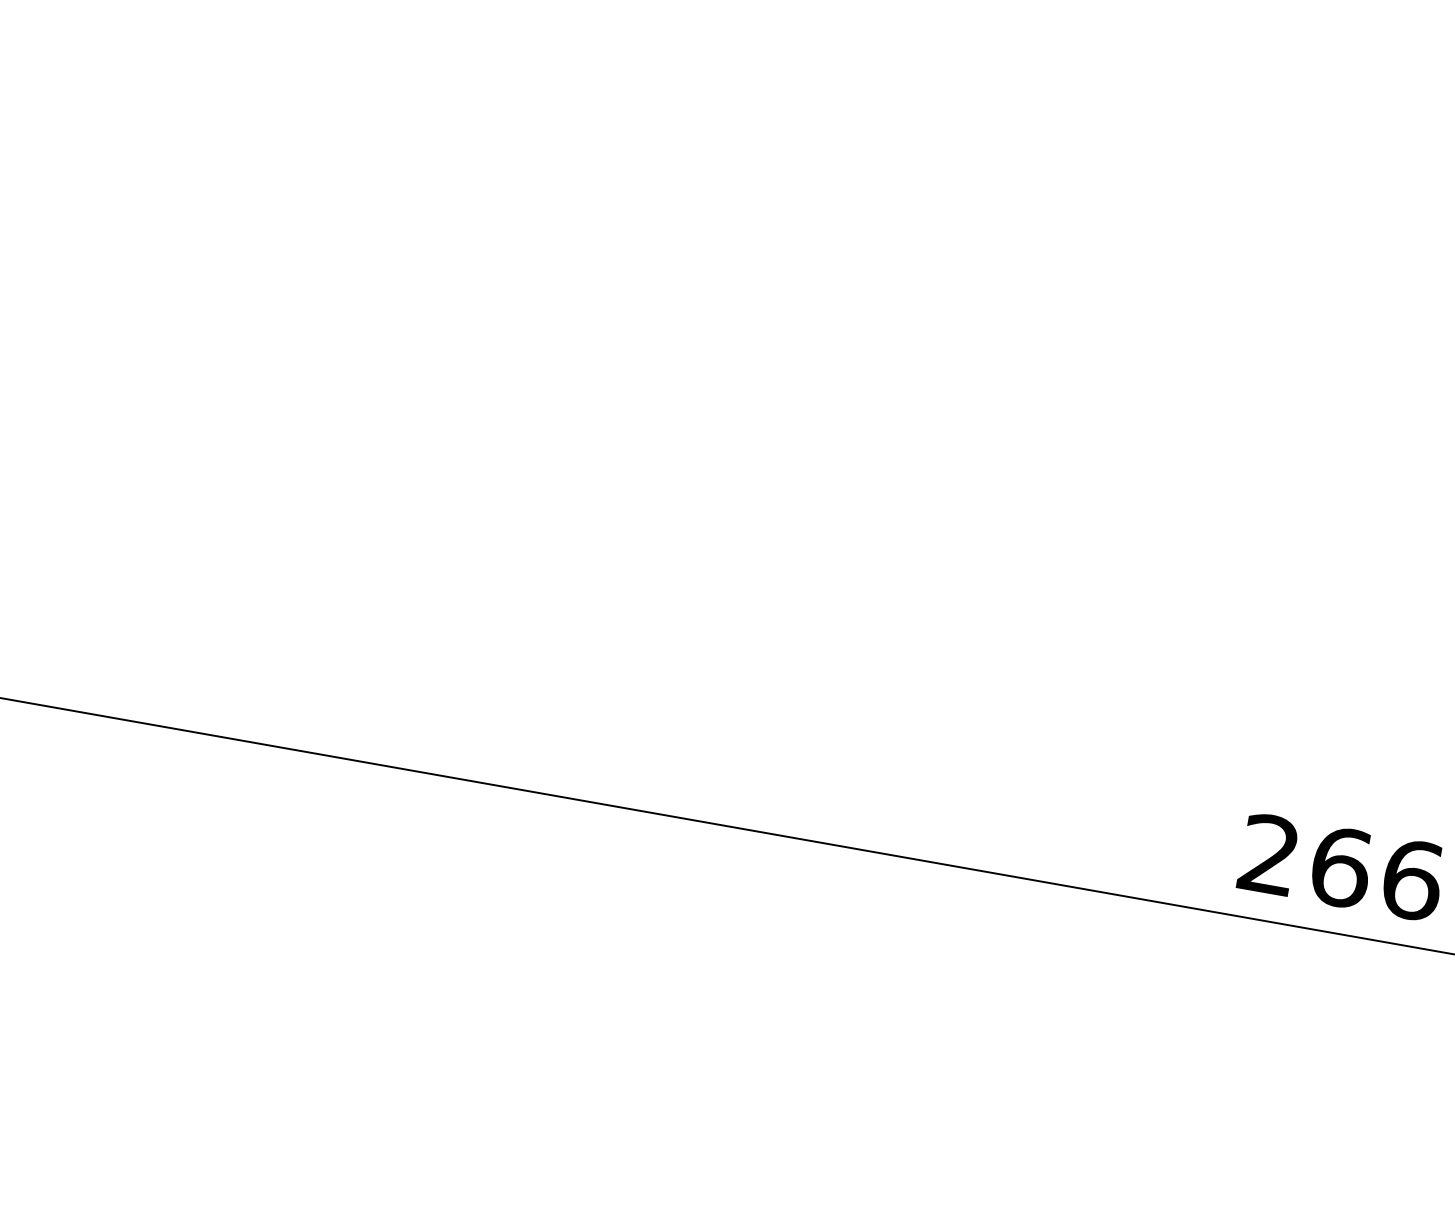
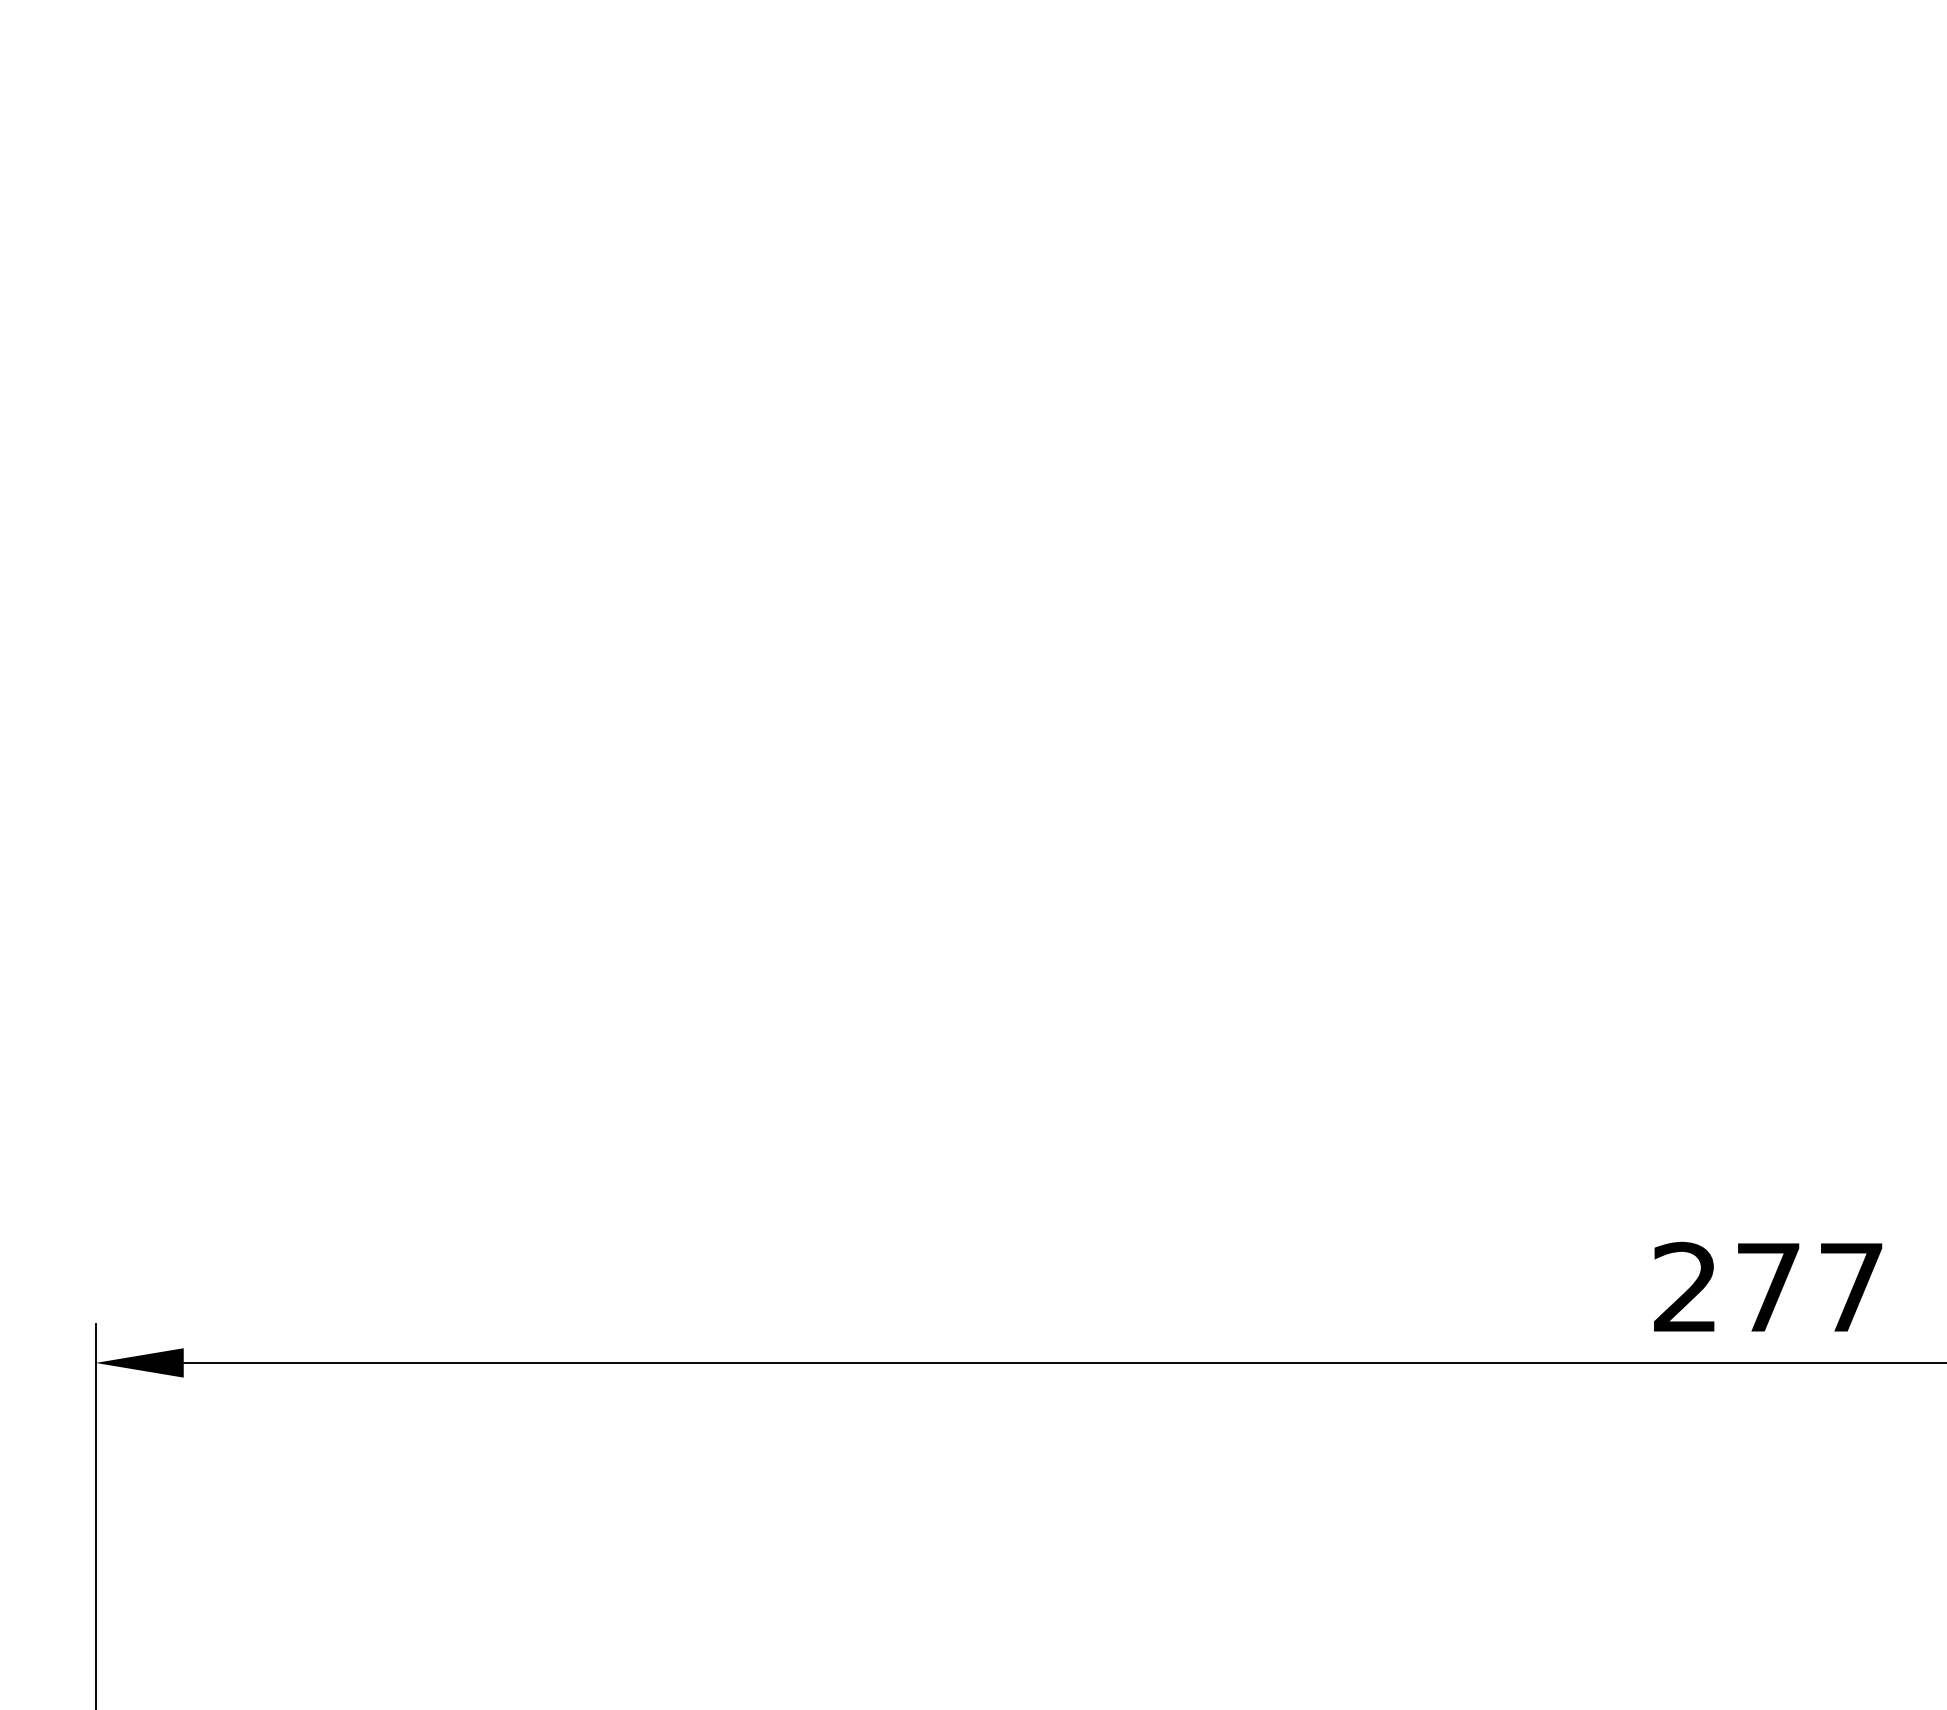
text: (1377, 873) -> (1810, 1287), 266 -> 277

